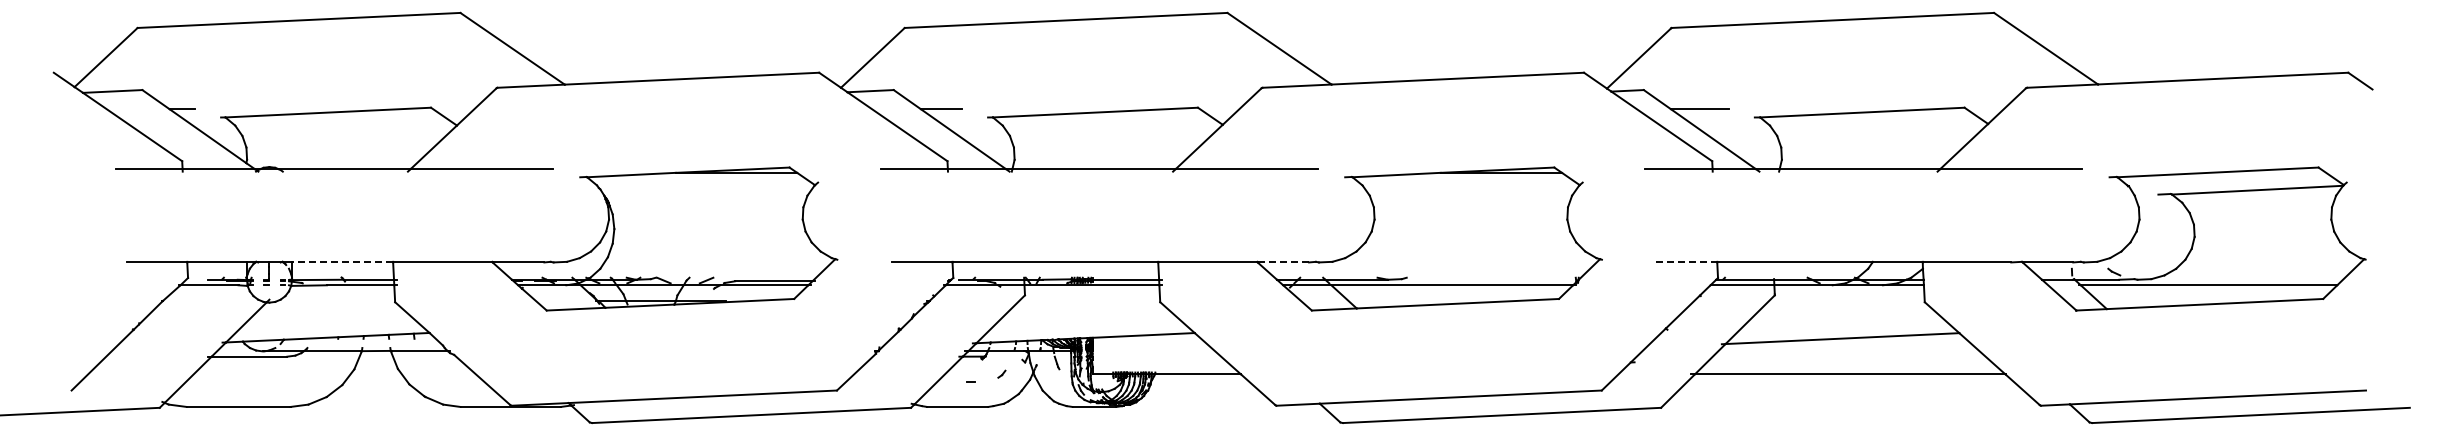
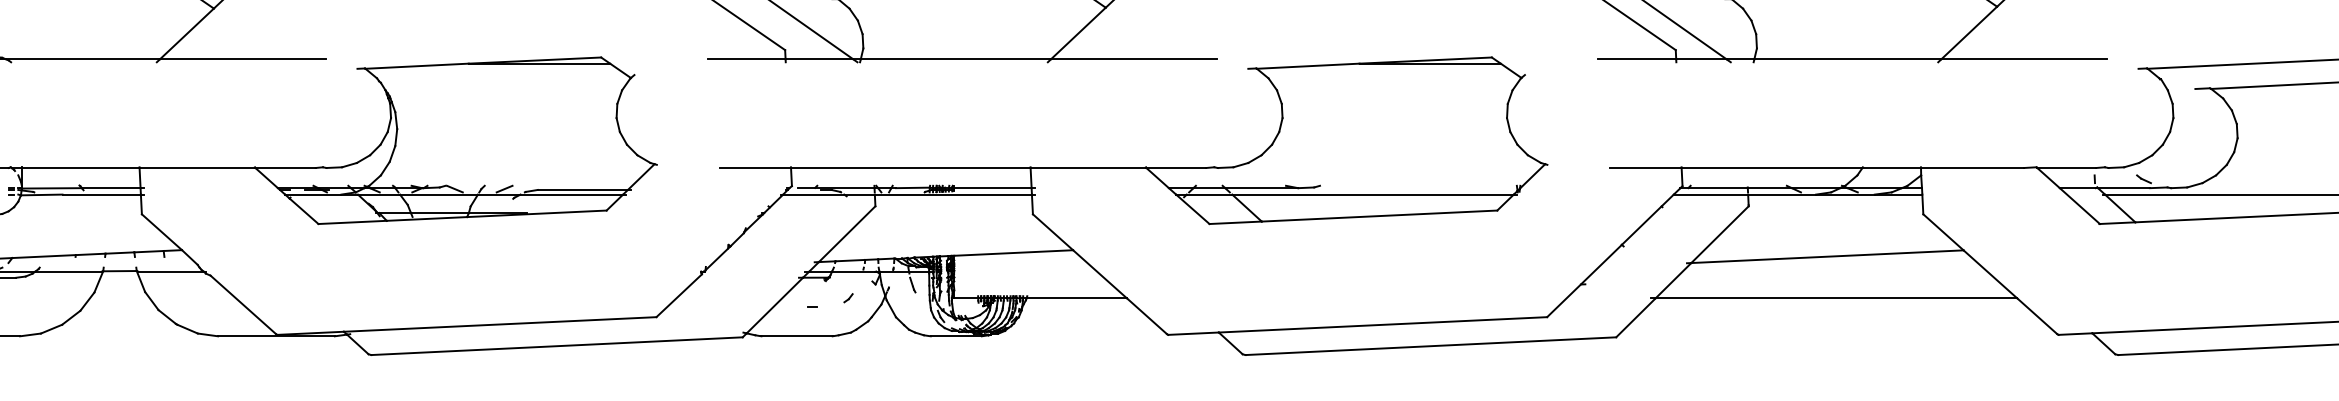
line: (342, 262) -> (80, 168), dashed -> solid
line: (1283, 262) -> (1176, 168), dashed -> solid
line: (1686, 262) -> (1645, 168), dashed -> solid

